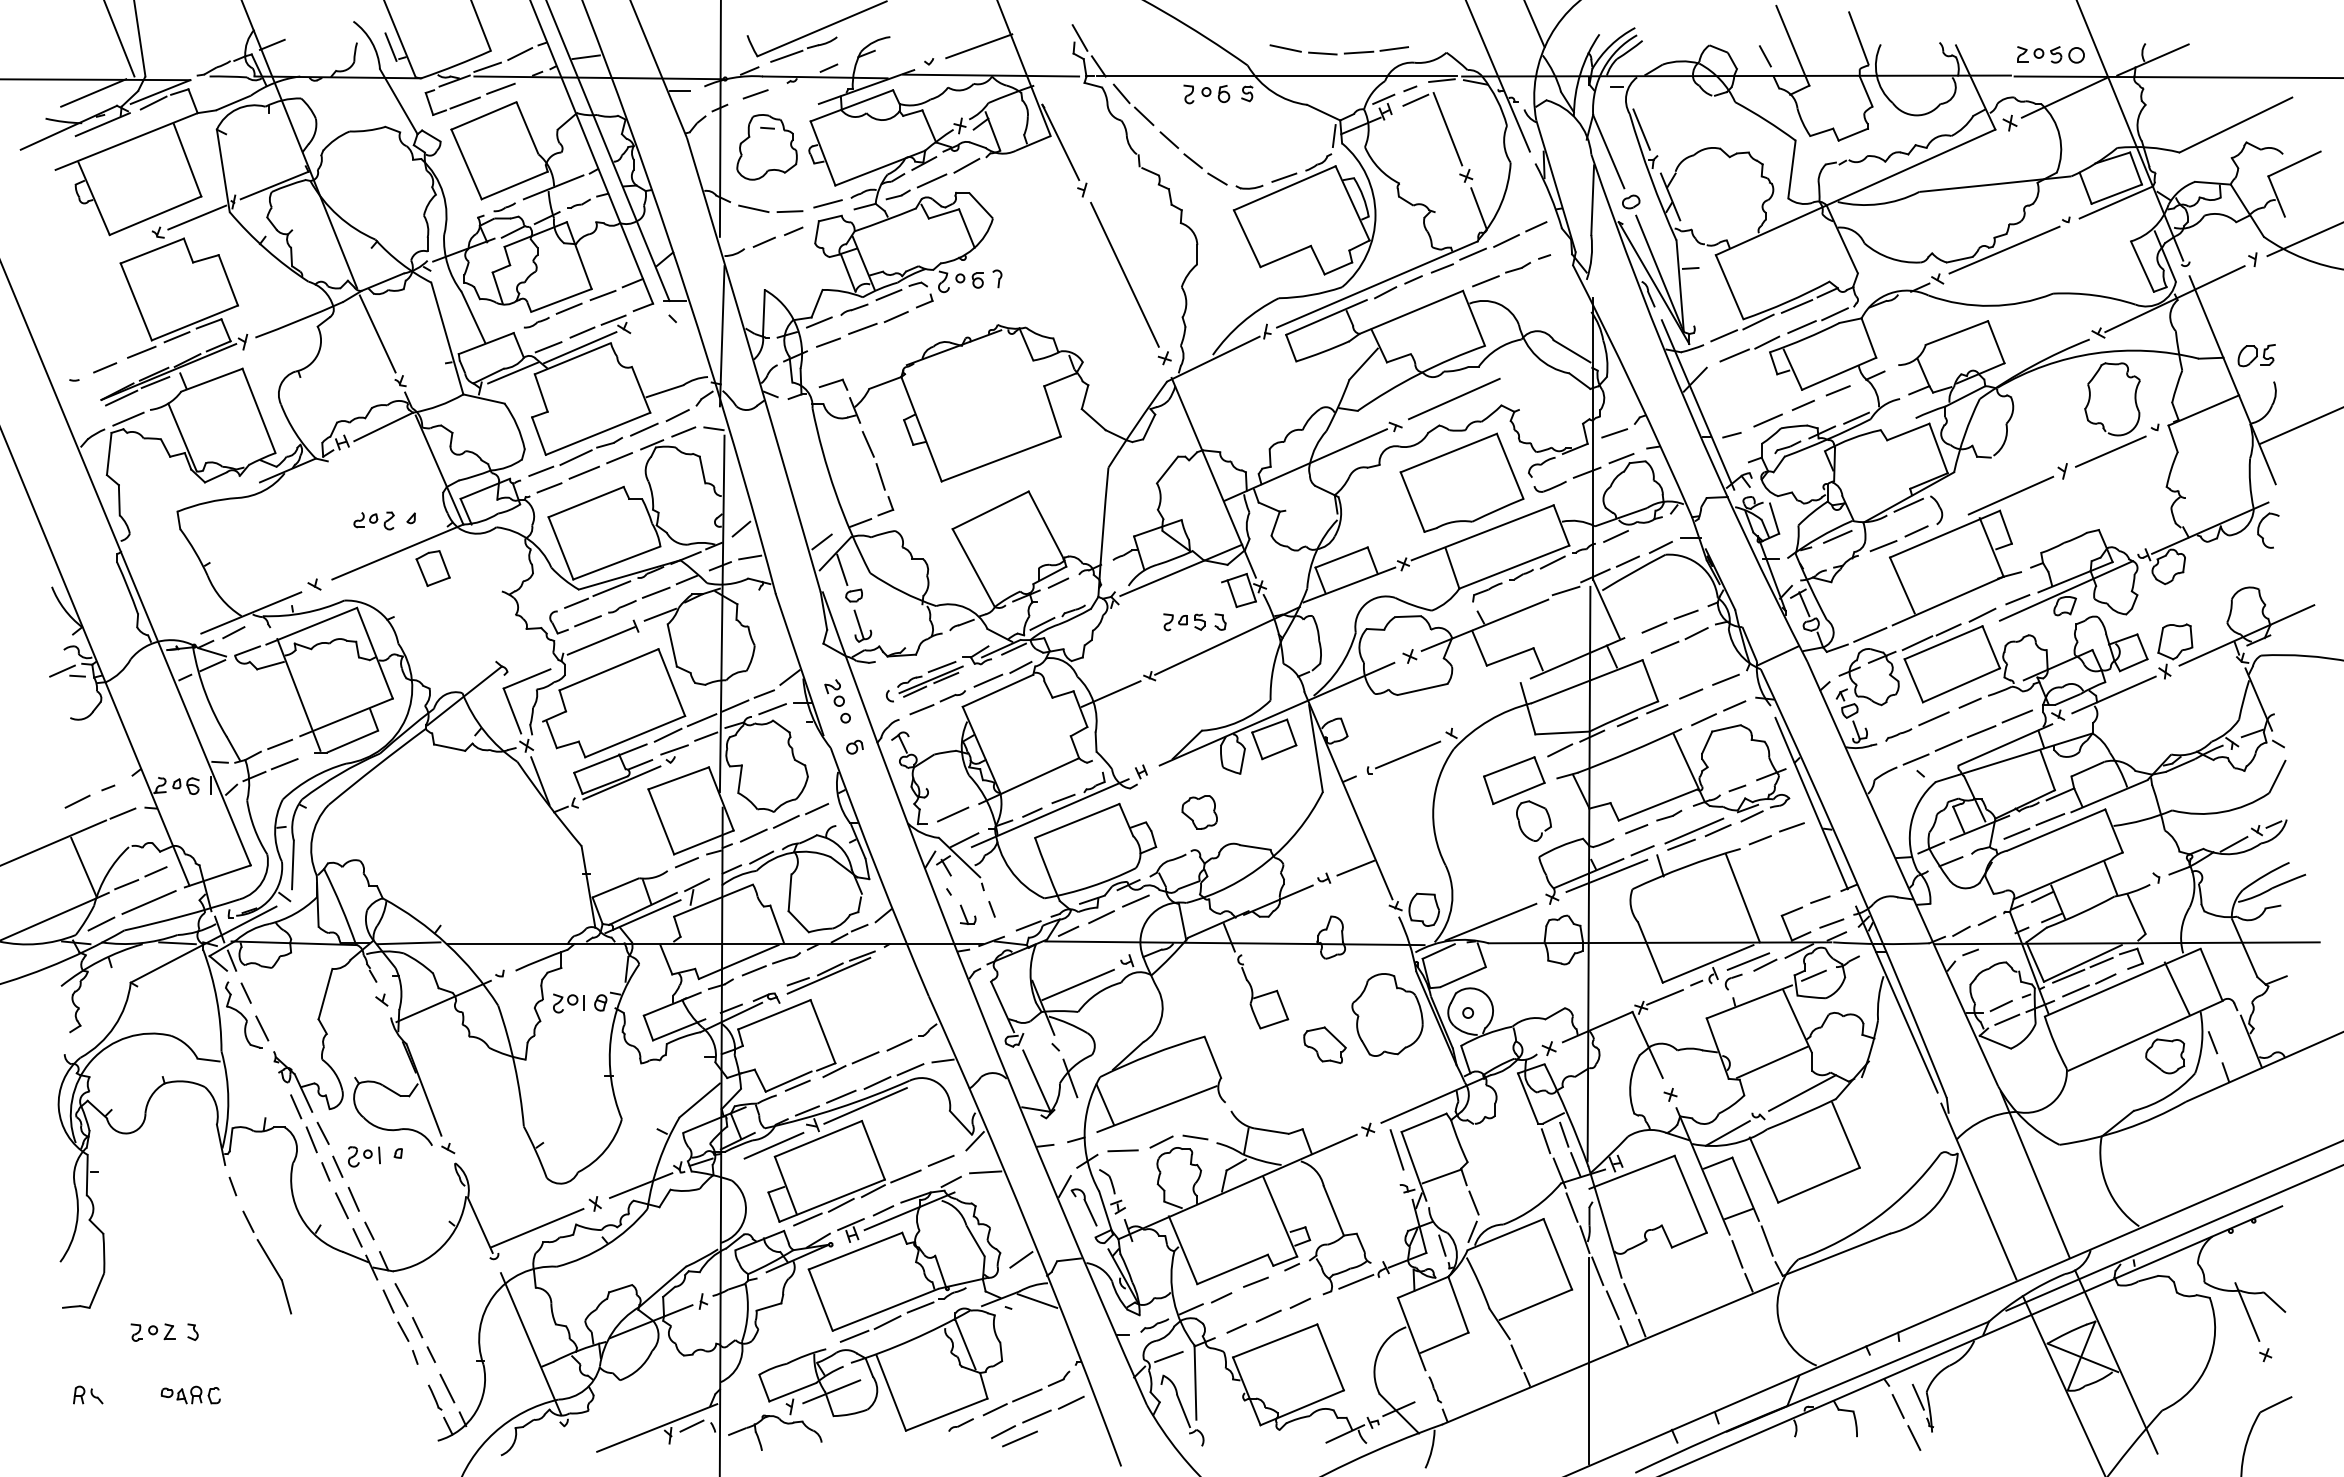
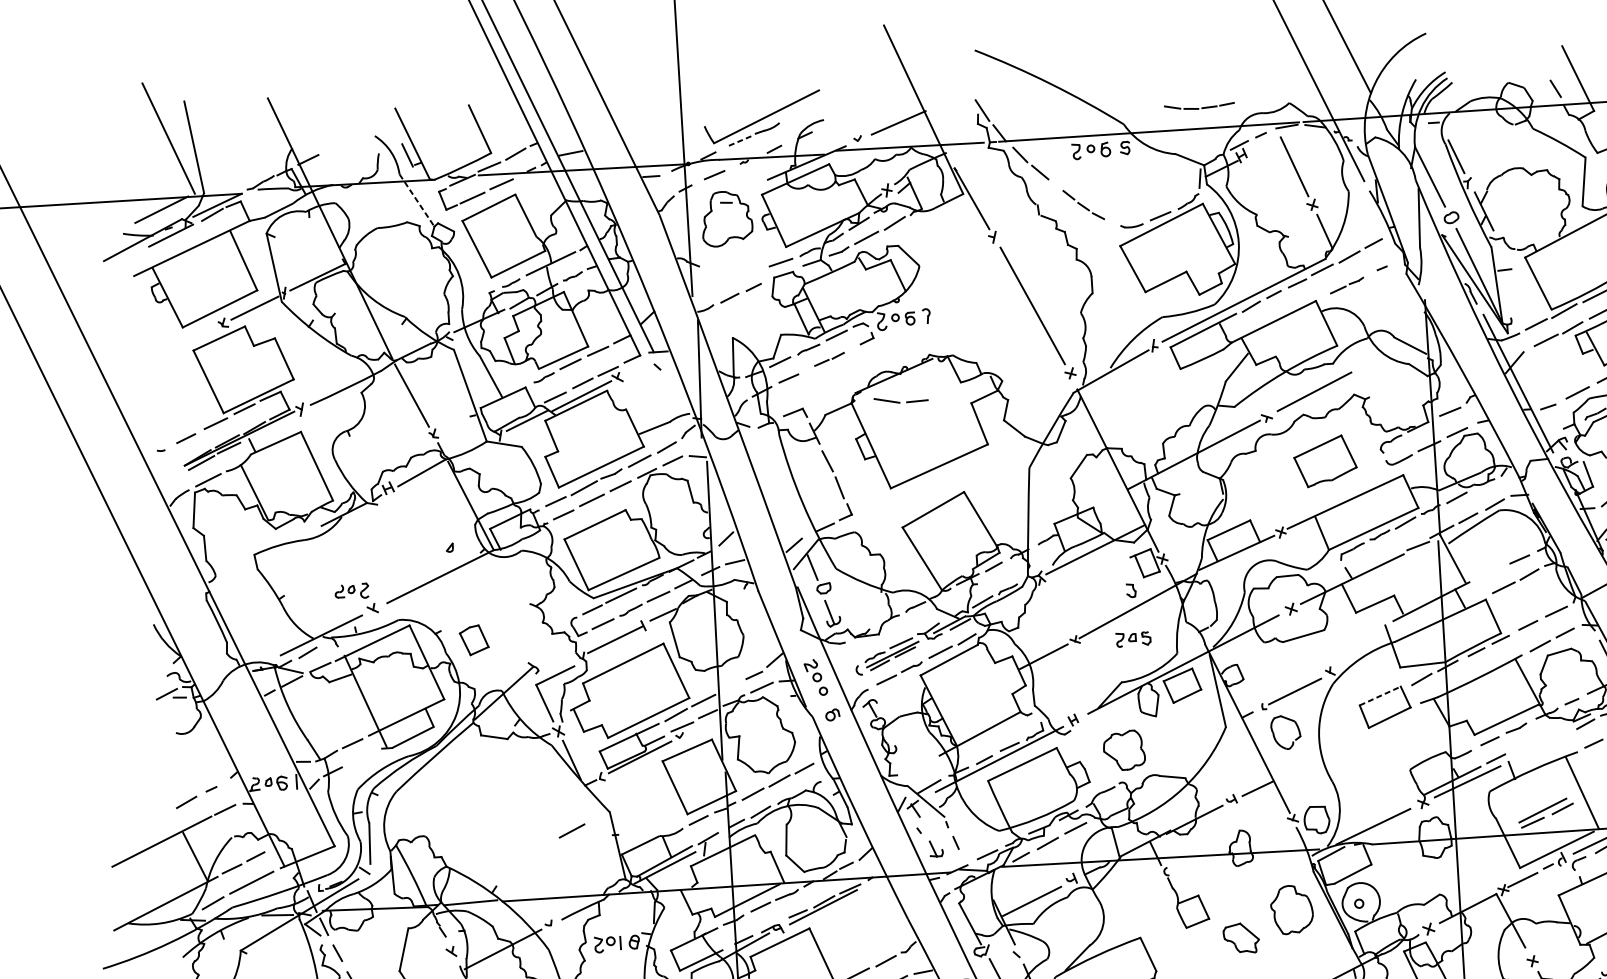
part: (1338, 49) -> (1198, 106), size x0.6
line: (786, 56) -> (738, 141), solid -> dashed
line: (1415, 99) -> (1265, 143), removed
line: (398, 101) -> (416, 200), solid -> dashed
part: (1193, 158) -> (1083, 205), size x0.7
part: (770, 208) -> (900, 399), moved
part: (1501, 274) -> (1347, 285), size x0.7
part: (878, 322) -> (829, 359), size x0.6
part: (1461, 482) -> (1325, 461), size x0.6
part: (373, 520) -> (351, 591), moved
part: (432, 568) -> (473, 640), moved
part: (1184, 622) -> (1133, 639), moved
line: (1654, 627) -> (1493, 571), removed
line: (735, 705) -> (730, 686), removed
line: (284, 764) -> (357, 760), removed
line: (1509, 766) -> (1380, 695), solid -> dashed
part: (1199, 812) -> (1124, 750), size x1.4
line: (953, 814) -> (572, 830), moved
part: (1520, 823) -> (1274, 735), moved
part: (1697, 833) -> (1545, 812), moved
part: (1387, 1014) -> (1291, 909), size x0.7

